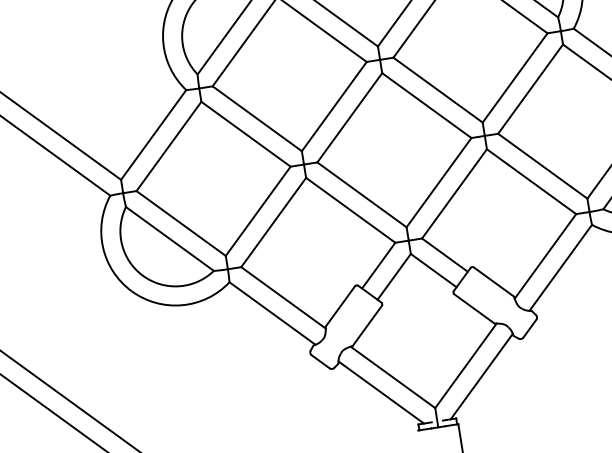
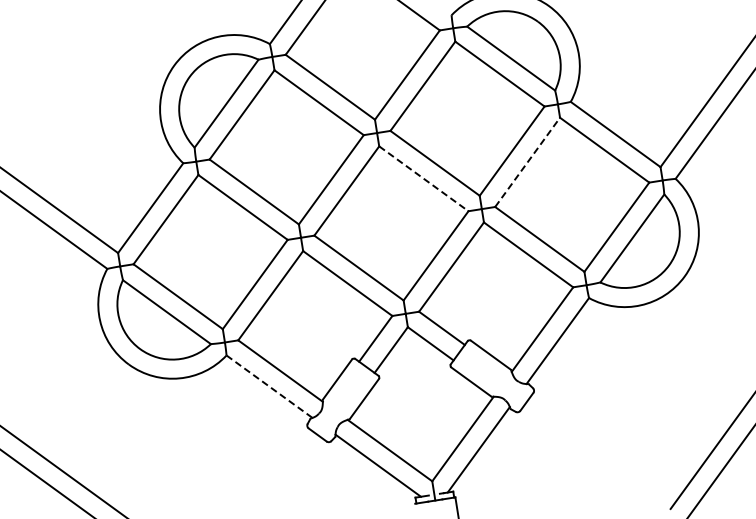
line: (530, 88) -> (527, 161), solid -> dashed
line: (427, 106) -> (424, 179), solid -> dashed
line: (272, 314) -> (269, 387), solid -> dashed

